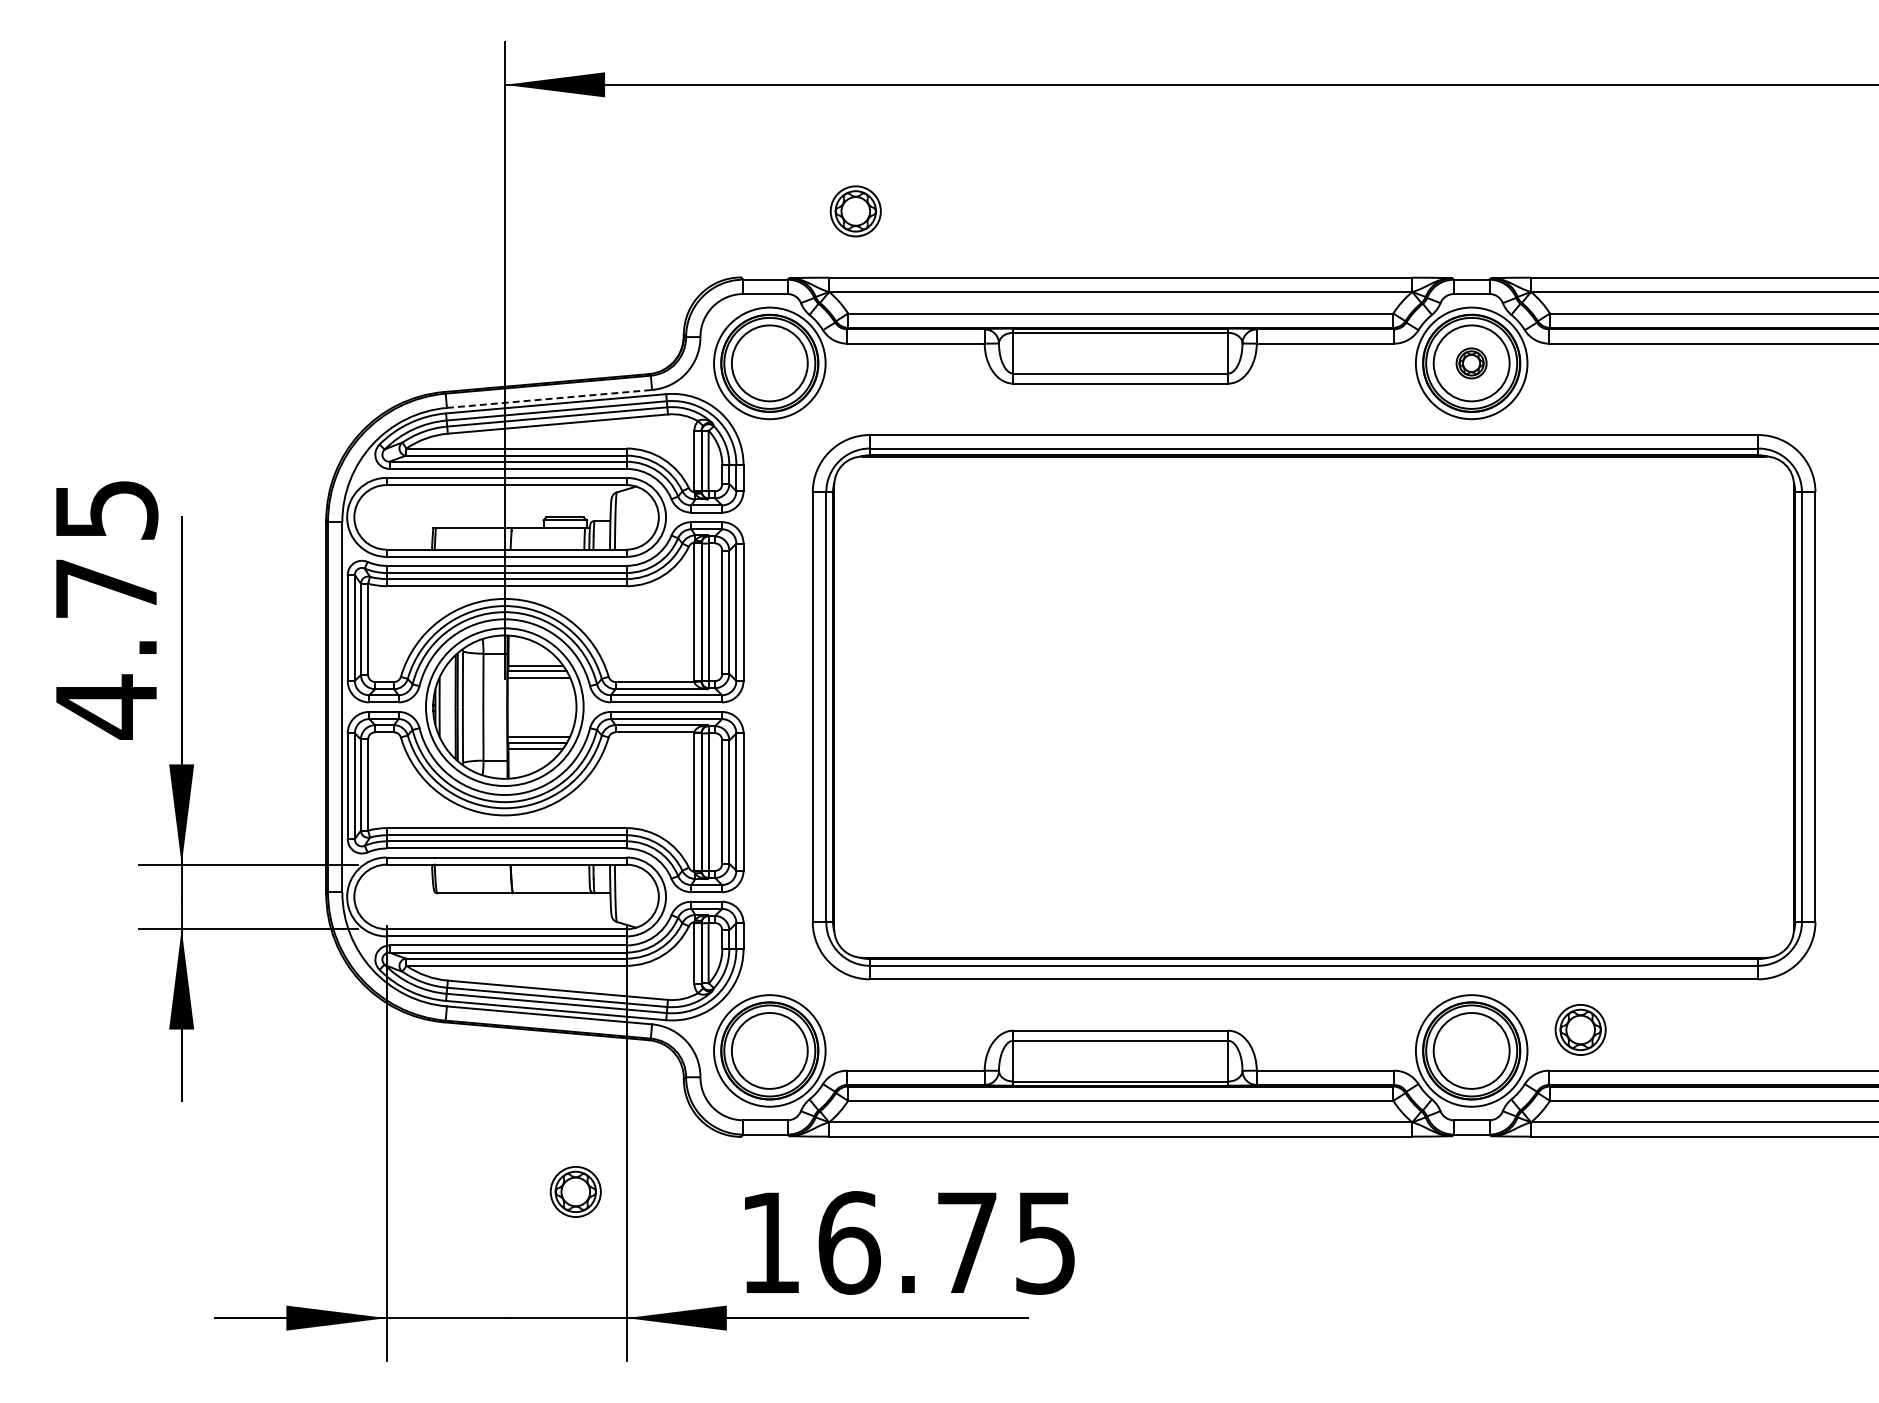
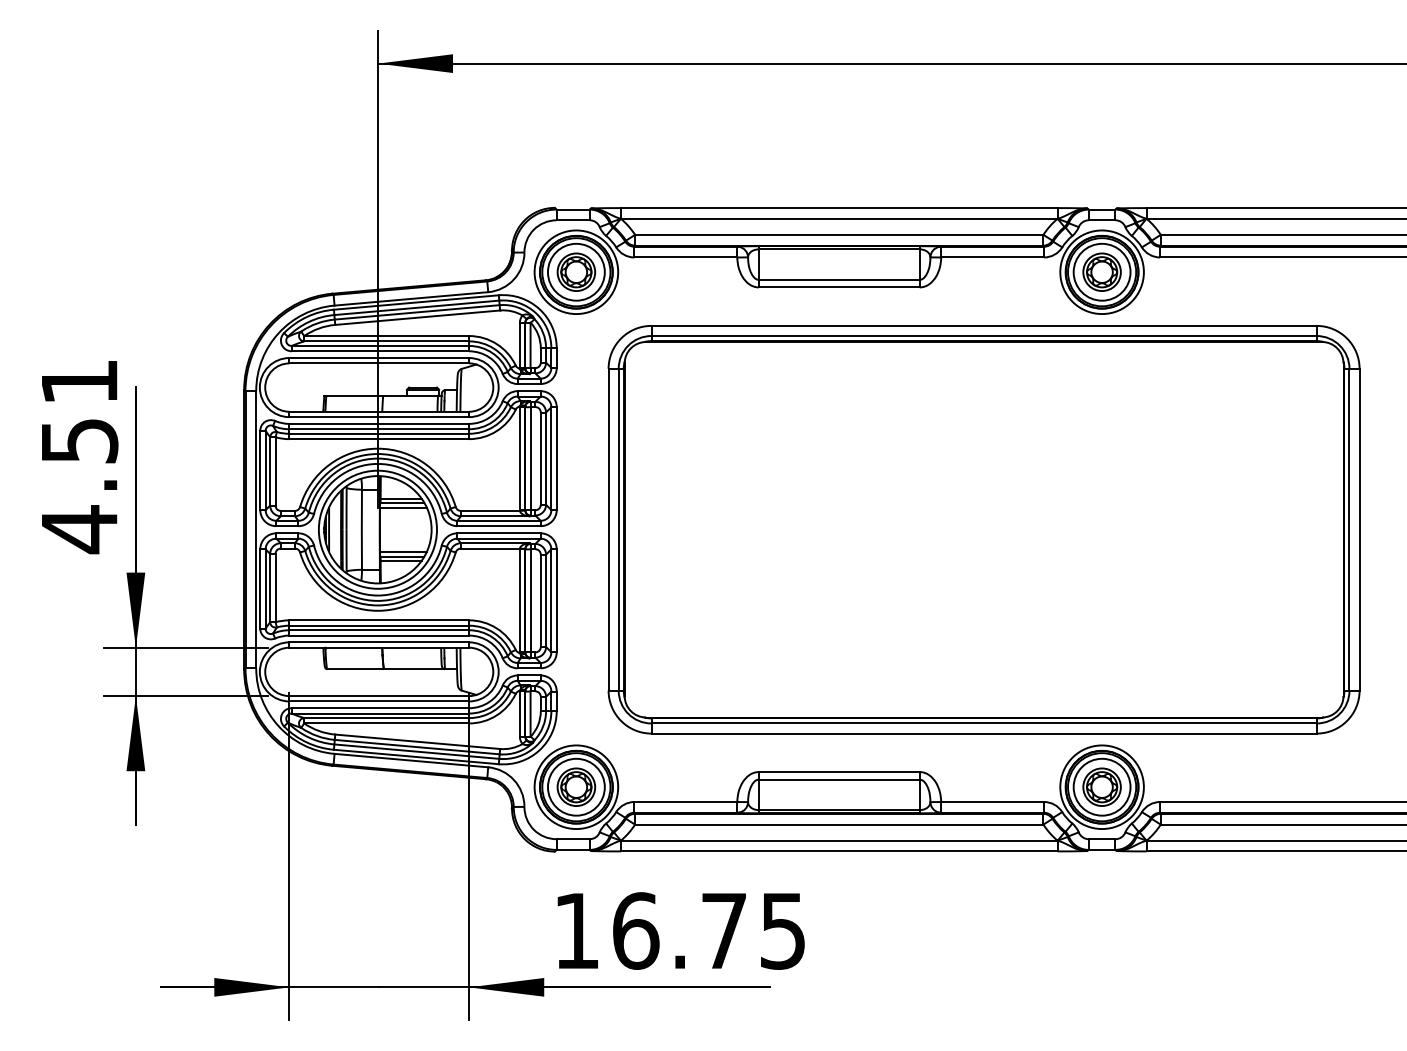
part: (855, 211) -> (576, 272), moved
part: (1471, 363) -> (1101, 272), size x1.67
line: (549, 398) -> (411, 298), dashed -> solid
text: (107, 549) -> (80, 411), 4.75 -> 4.51
part: (1580, 1029) -> (1101, 786), moved
part: (575, 1191) -> (576, 786), moved

